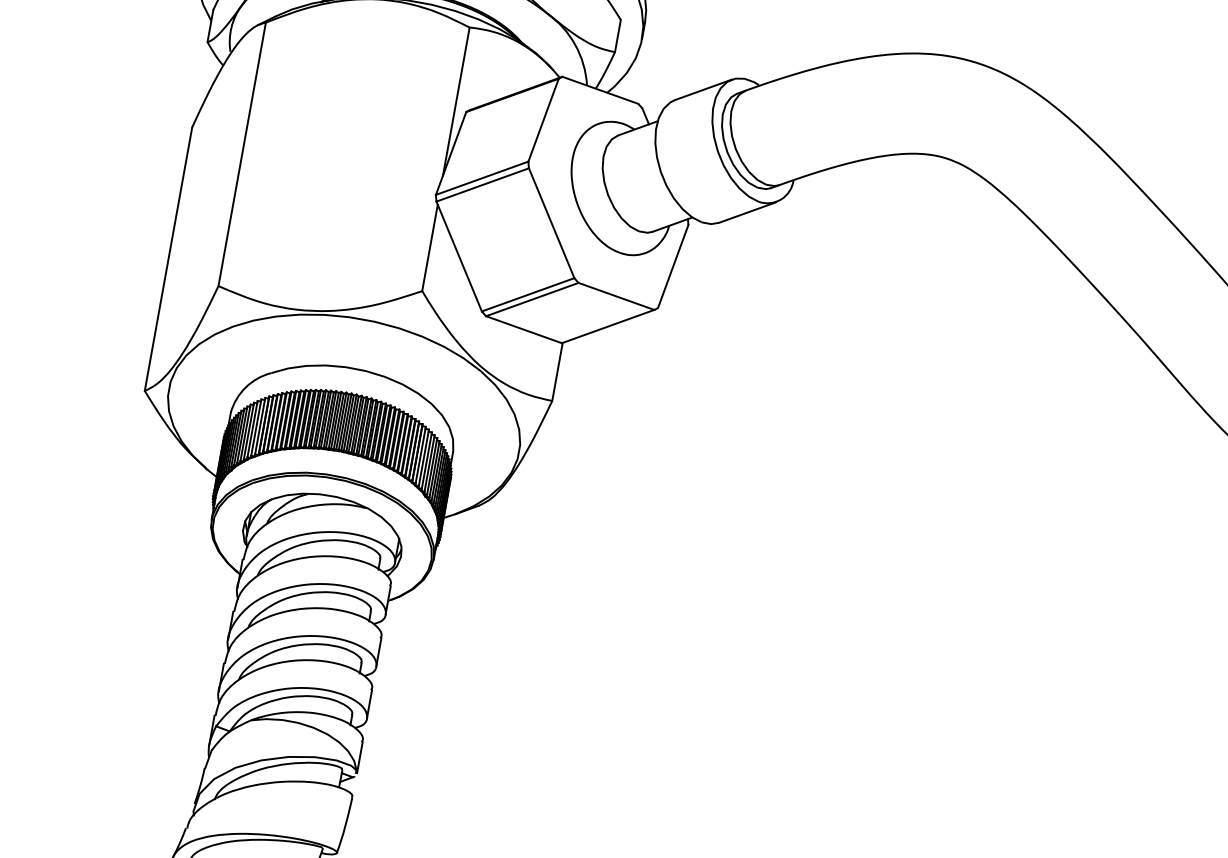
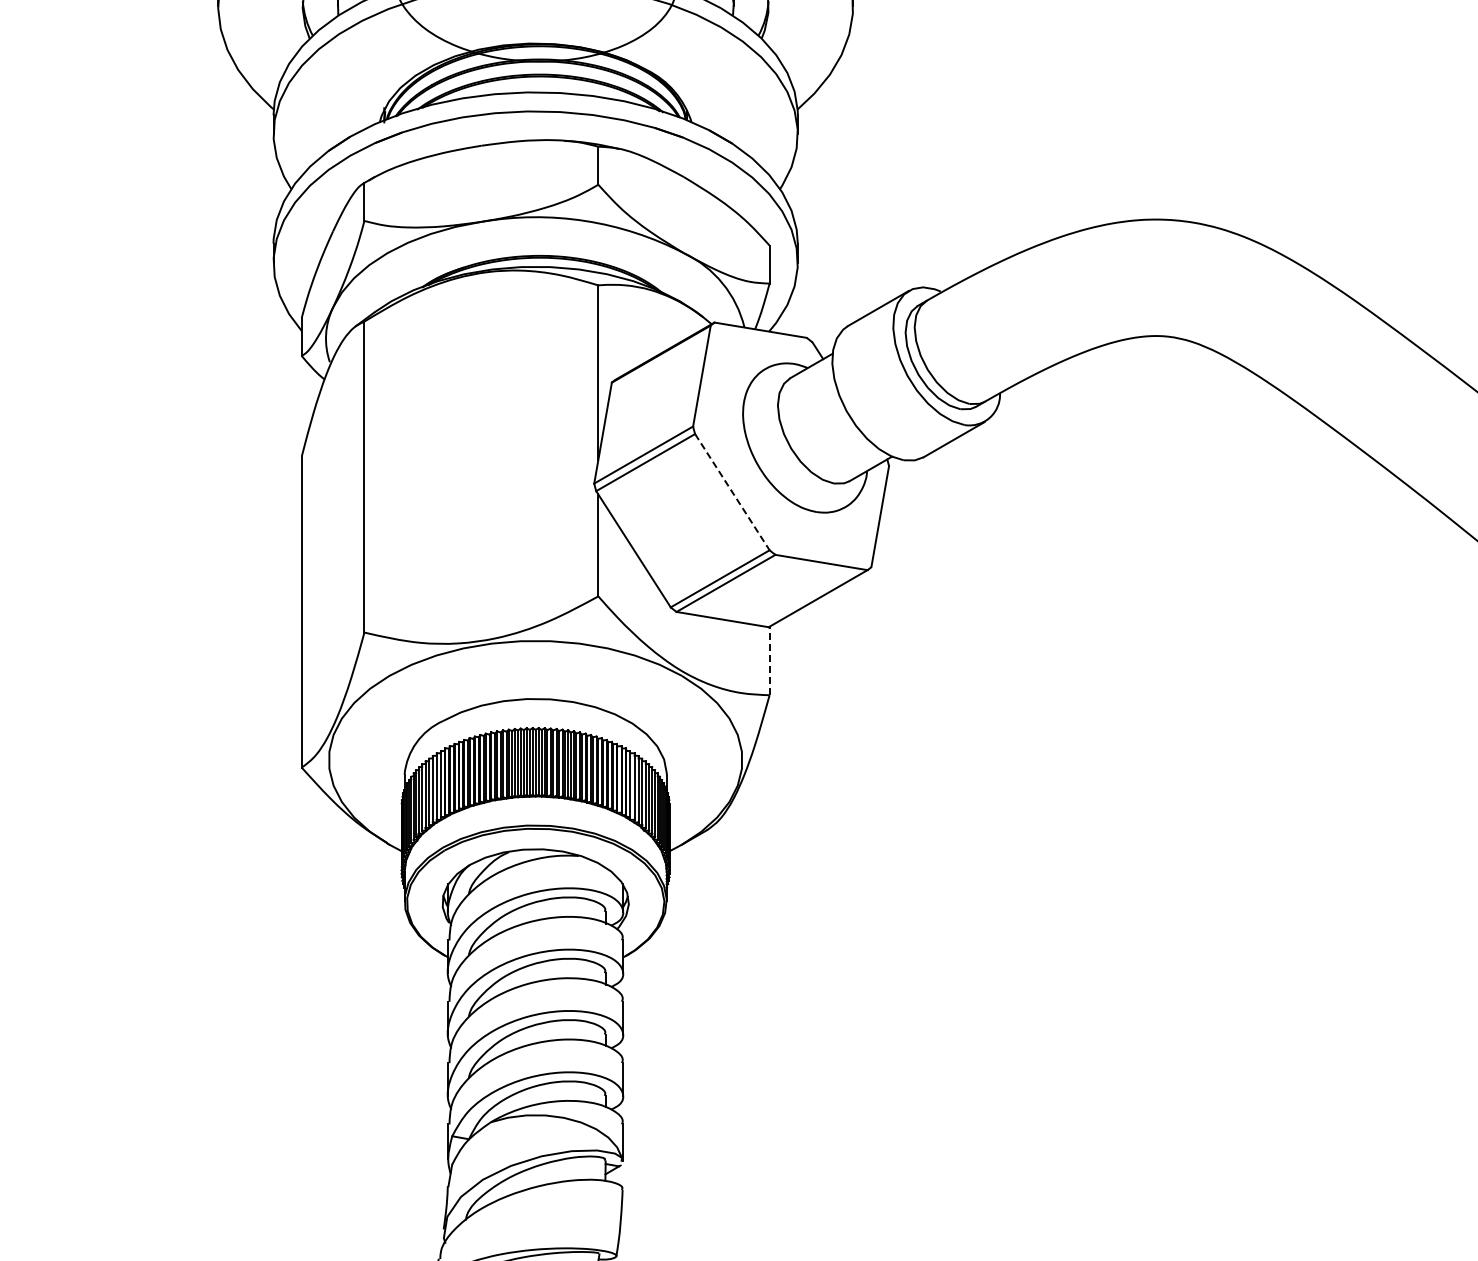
line: (551, 223) -> (732, 492), solid -> dashed
line: (557, 371) -> (769, 660), solid -> dashed

